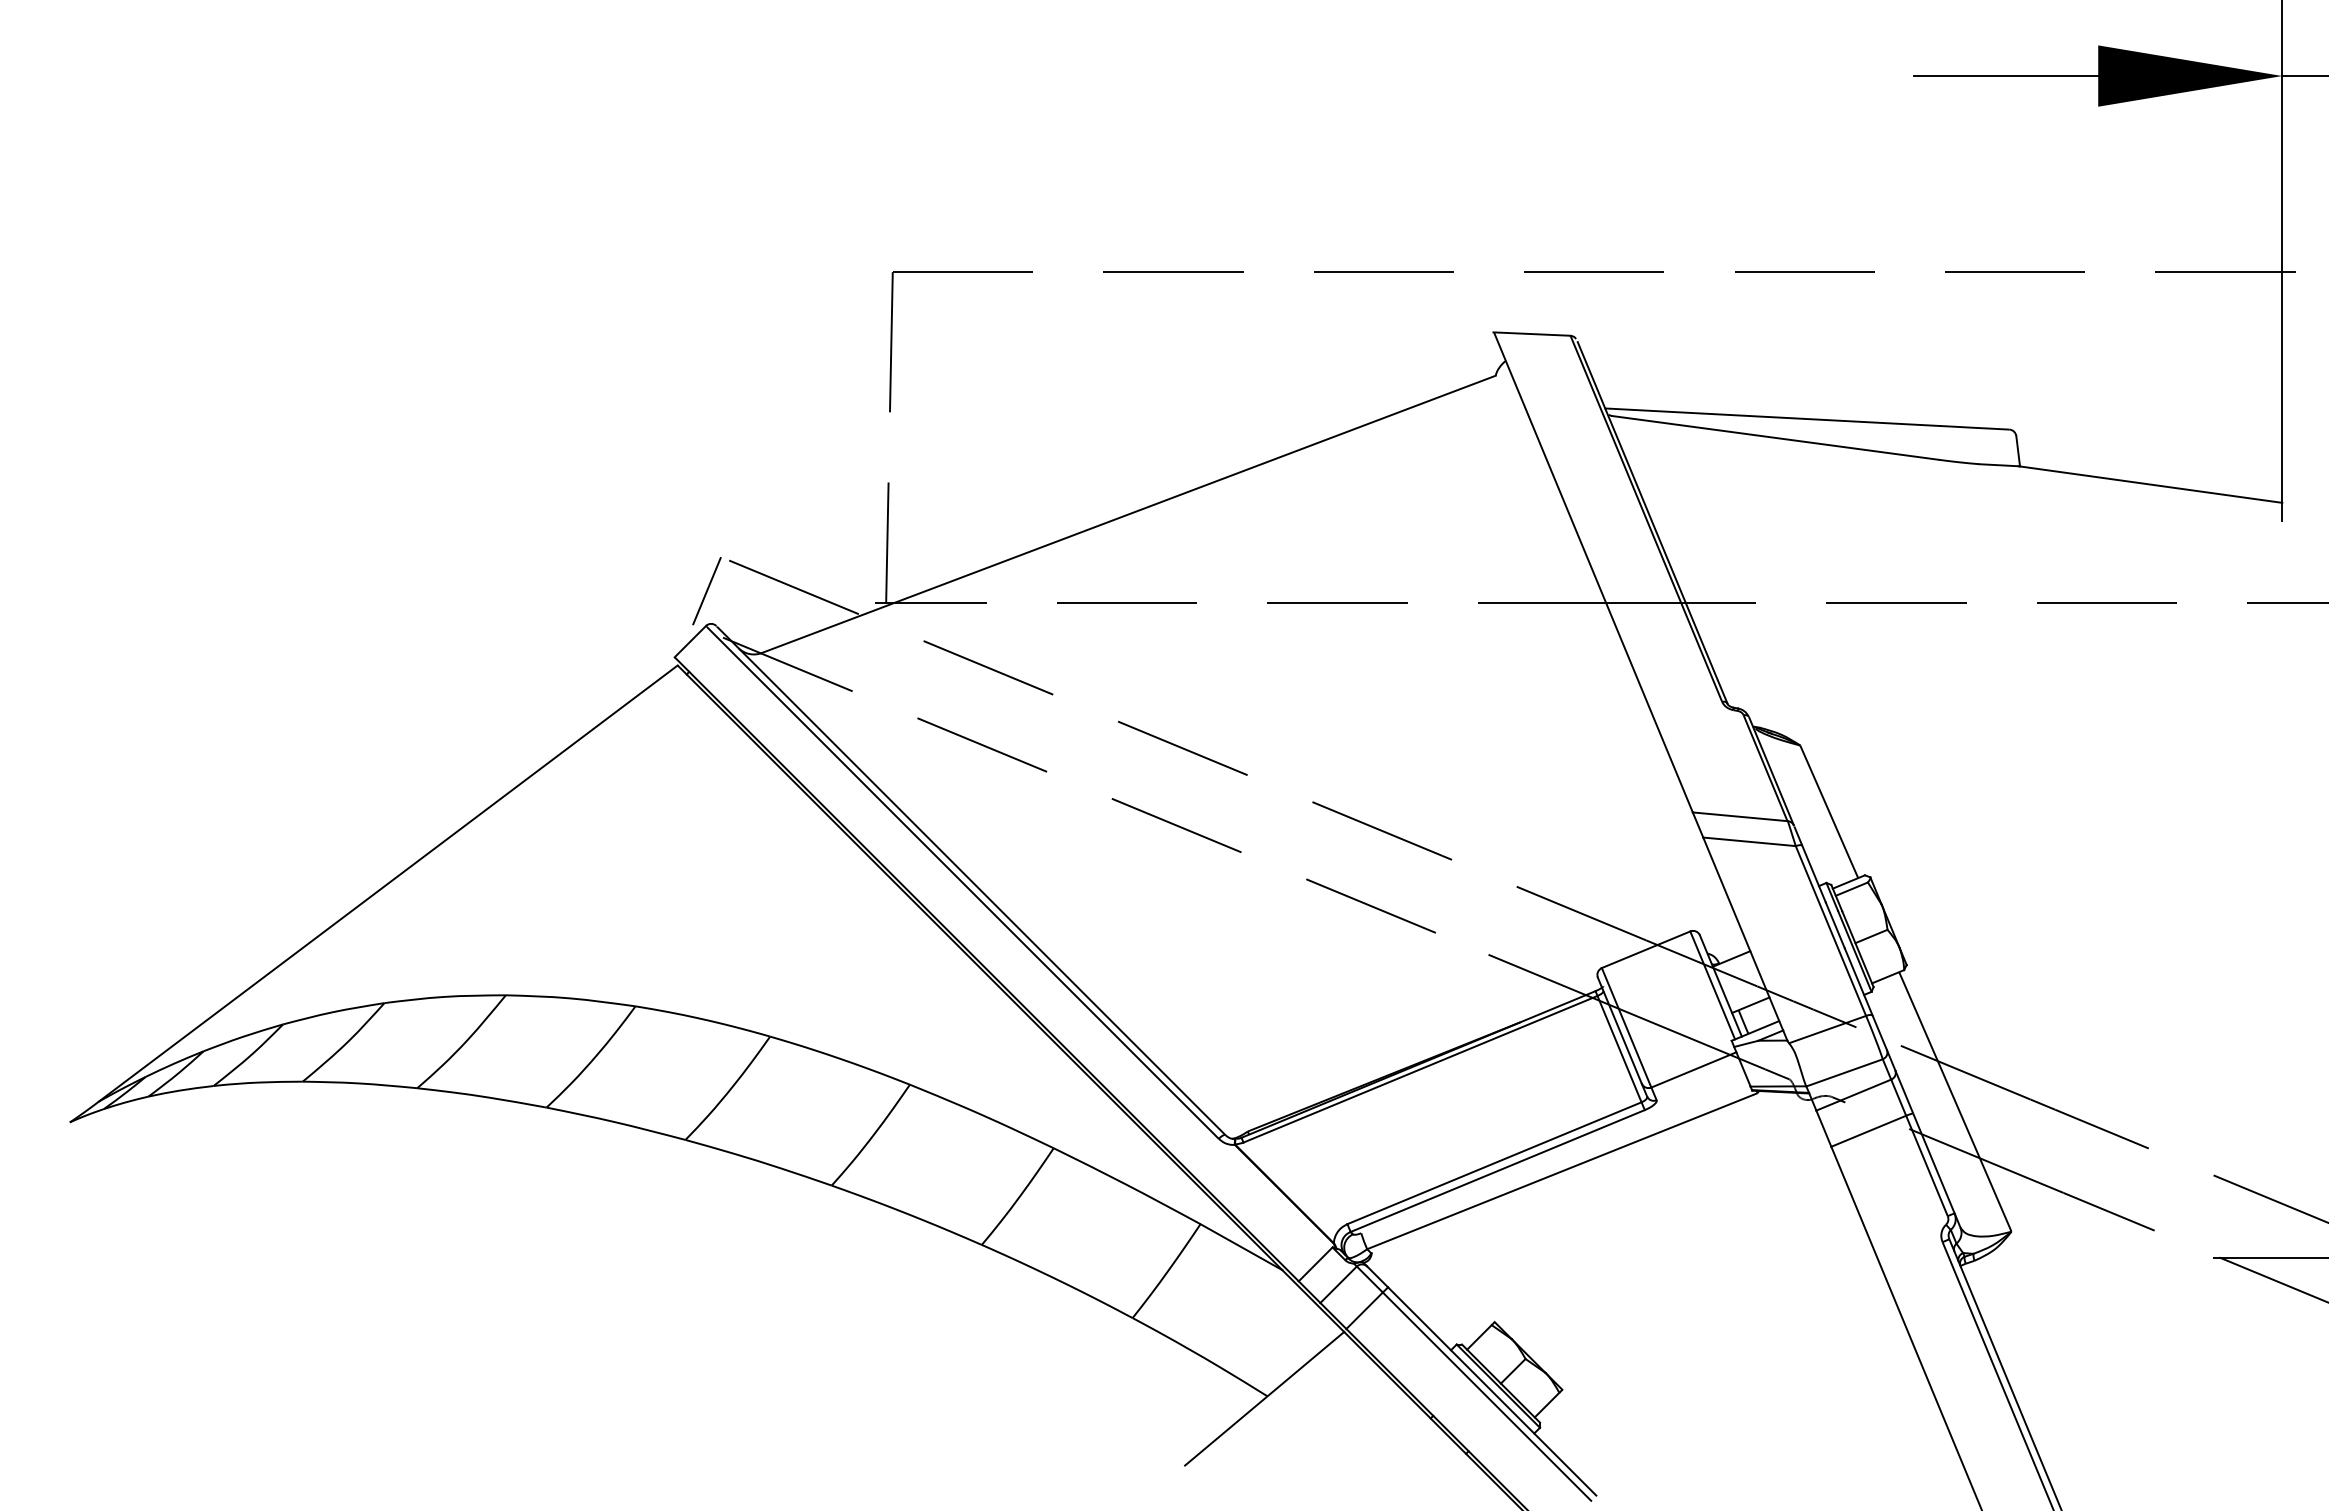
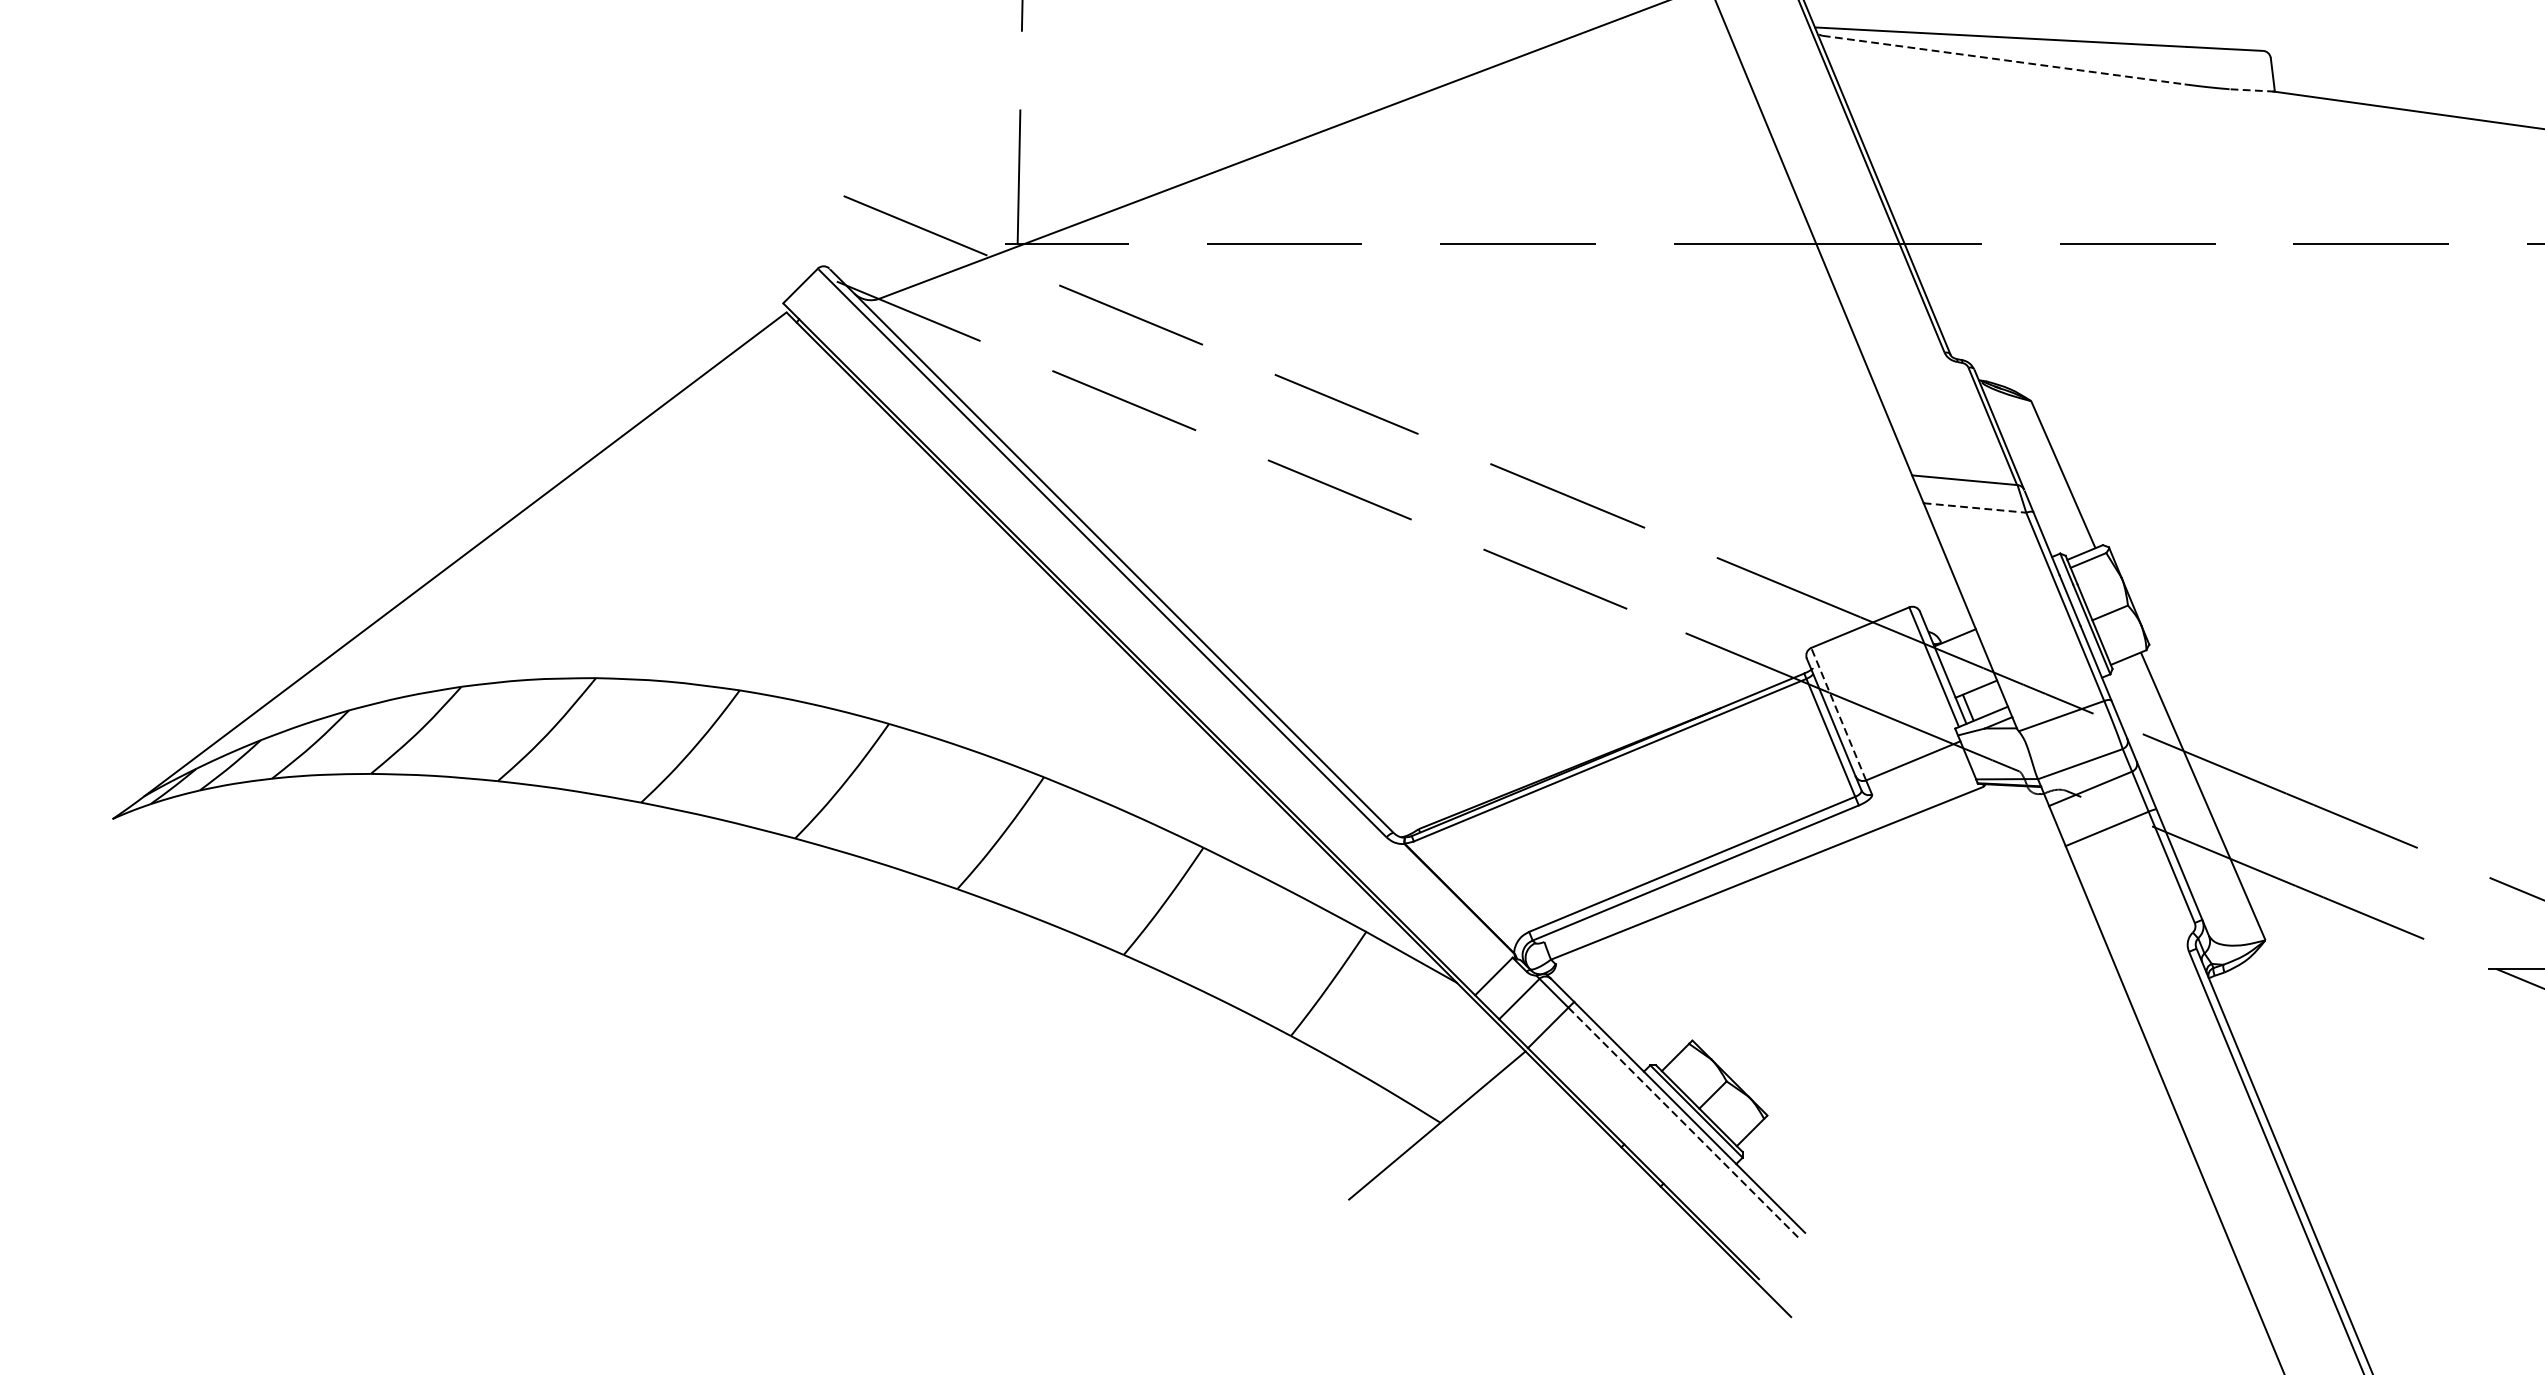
line: (1775, 437) -> (2003, 59), solid -> dashed
line: (1999, 465) -> (2252, 90), solid -> dashed
line: (706, 591) -> (818, 230), removed
line: (1750, 841) -> (1976, 507), solid -> dashed
line: (1626, 1027) -> (1838, 713), solid -> dashed
line: (1487, 1397) -> (1684, 1124), solid -> dashed

